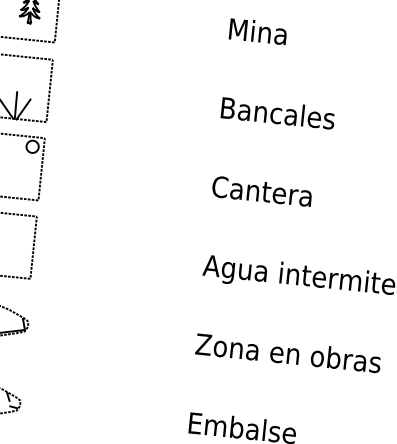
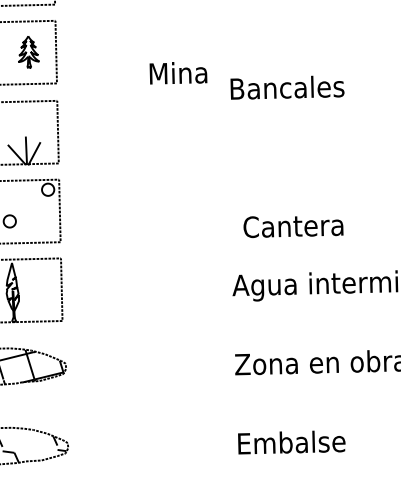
text: (258, 31) -> (178, 73), moved
text: (278, 113) -> (287, 87), moved
text: (262, 192) -> (293, 227), moved

